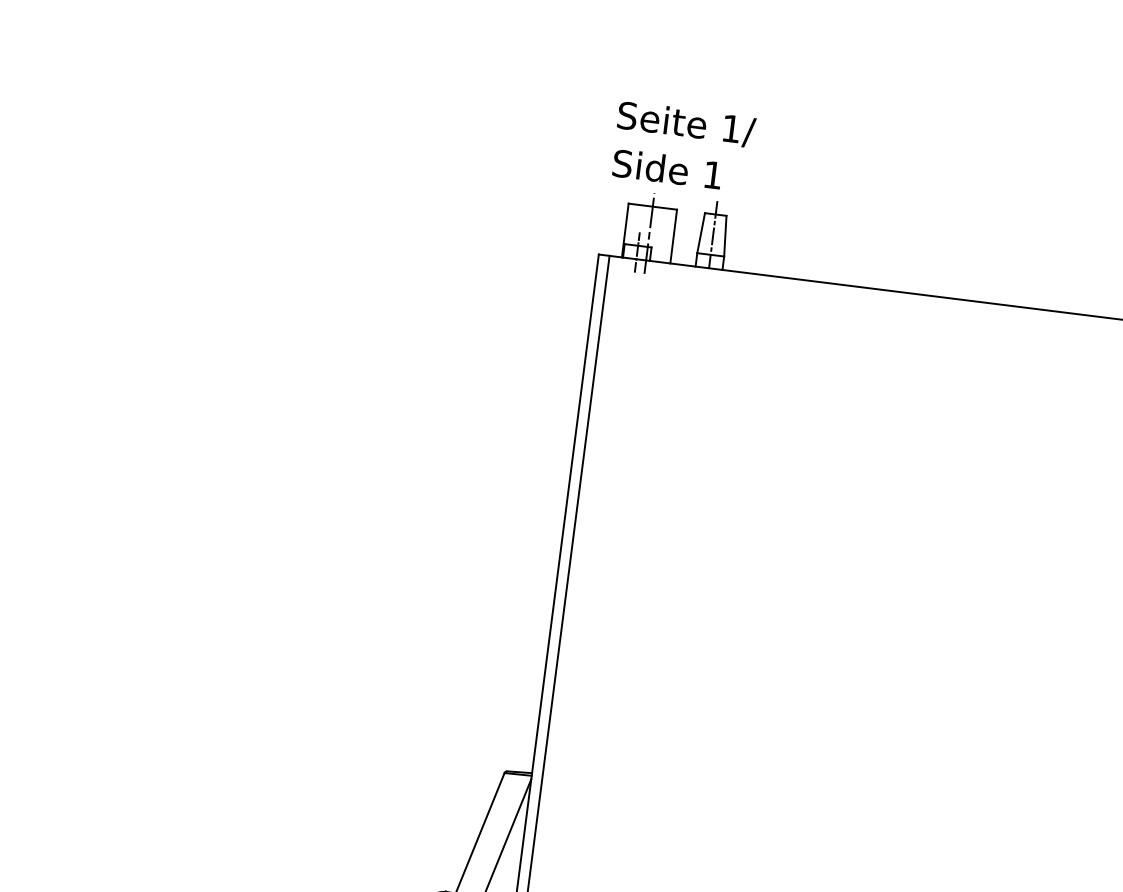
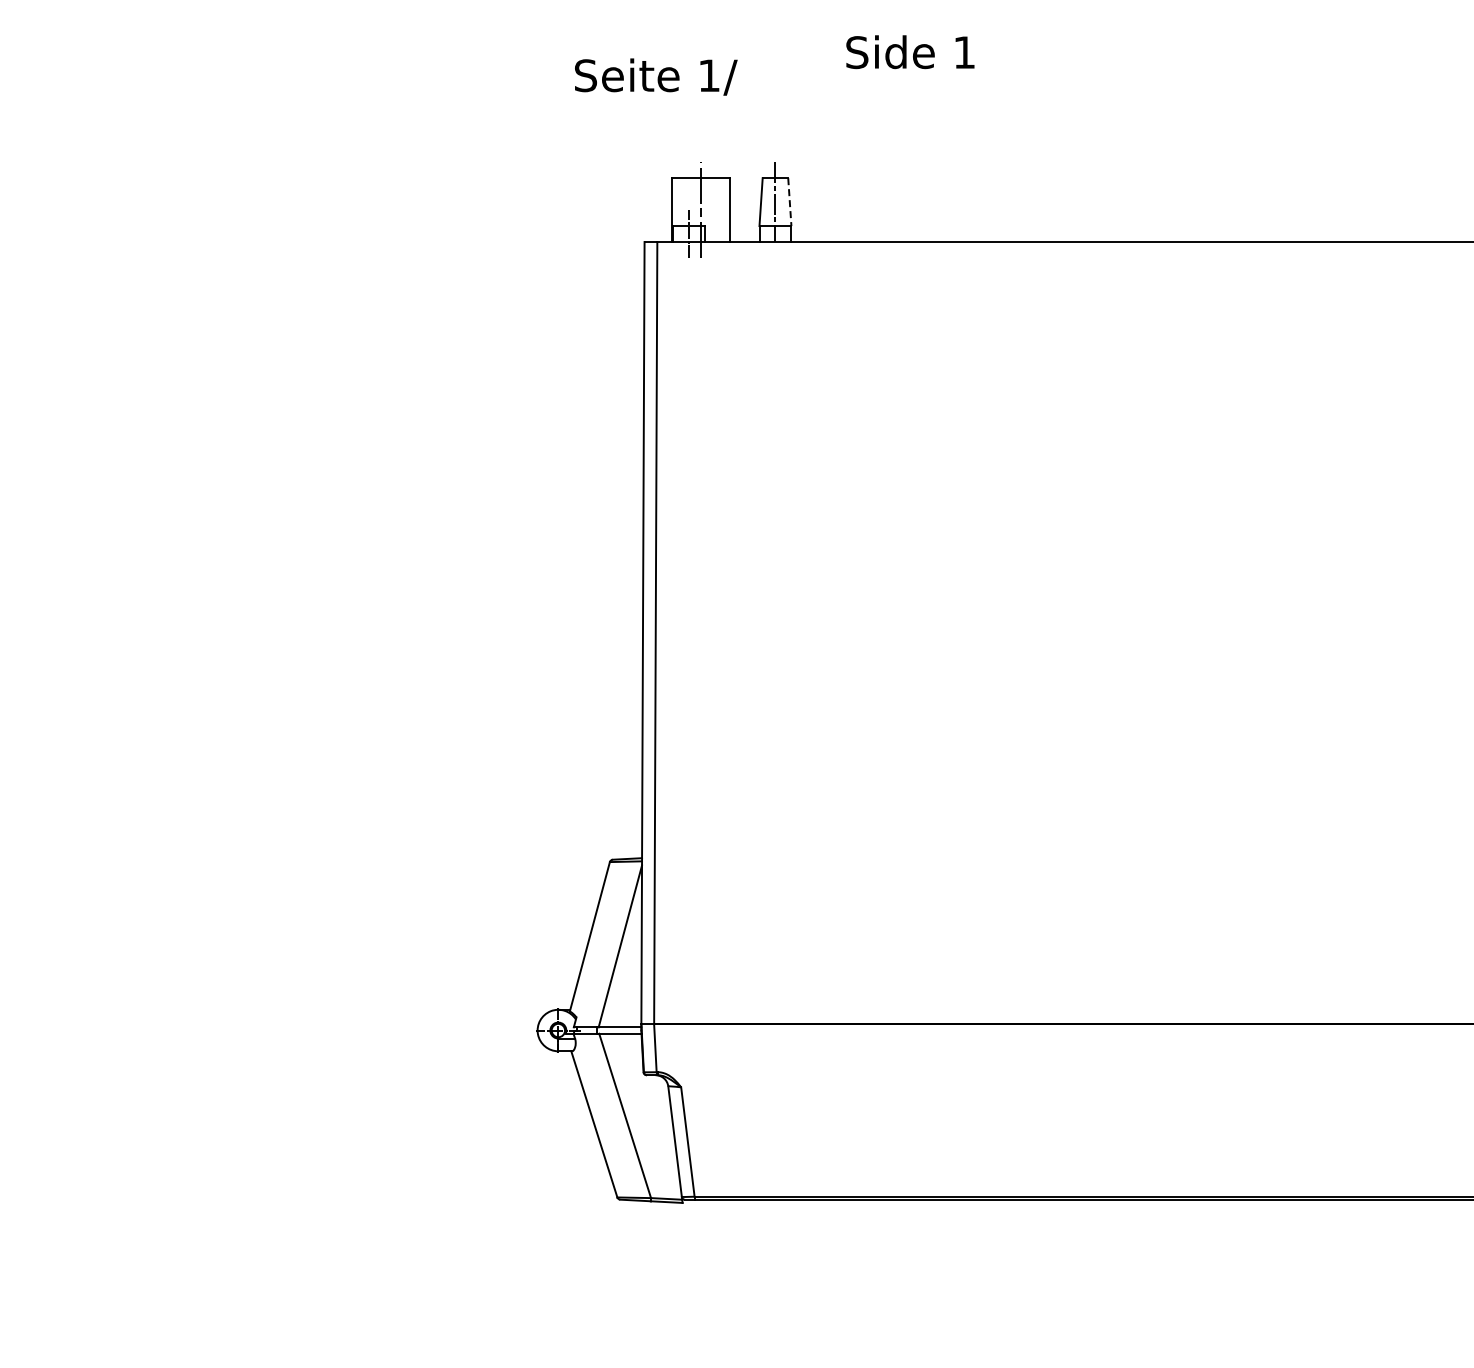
text: (686, 123) -> (656, 76), moved
text: (667, 169) -> (910, 52), moved
line: (725, 236) -> (789, 202), solid -> dashed

